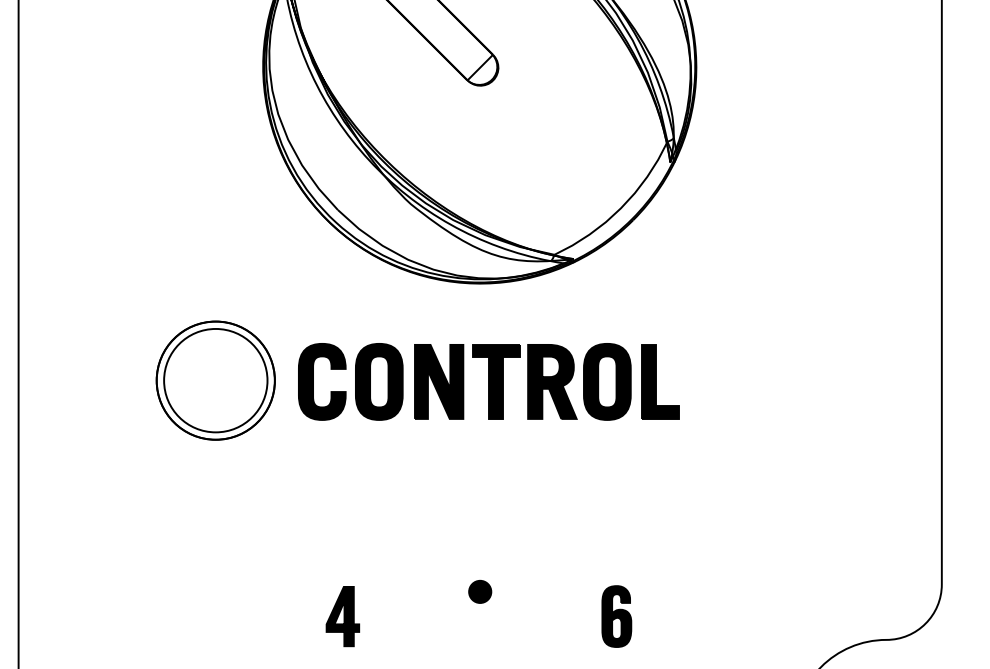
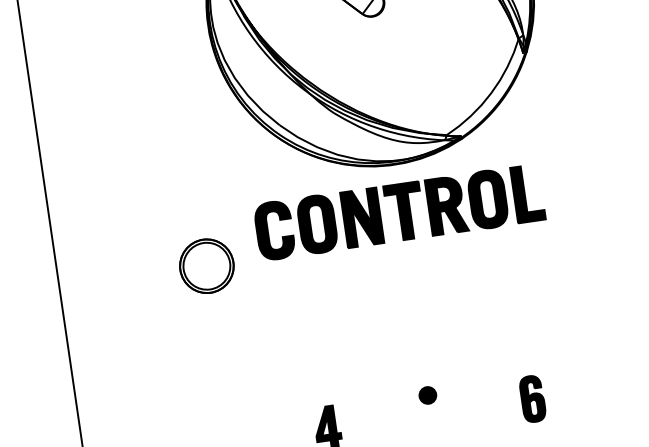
part: (215, 380) -> (206, 266), size x0.6
part: (488, 381) -> (399, 212), moved

